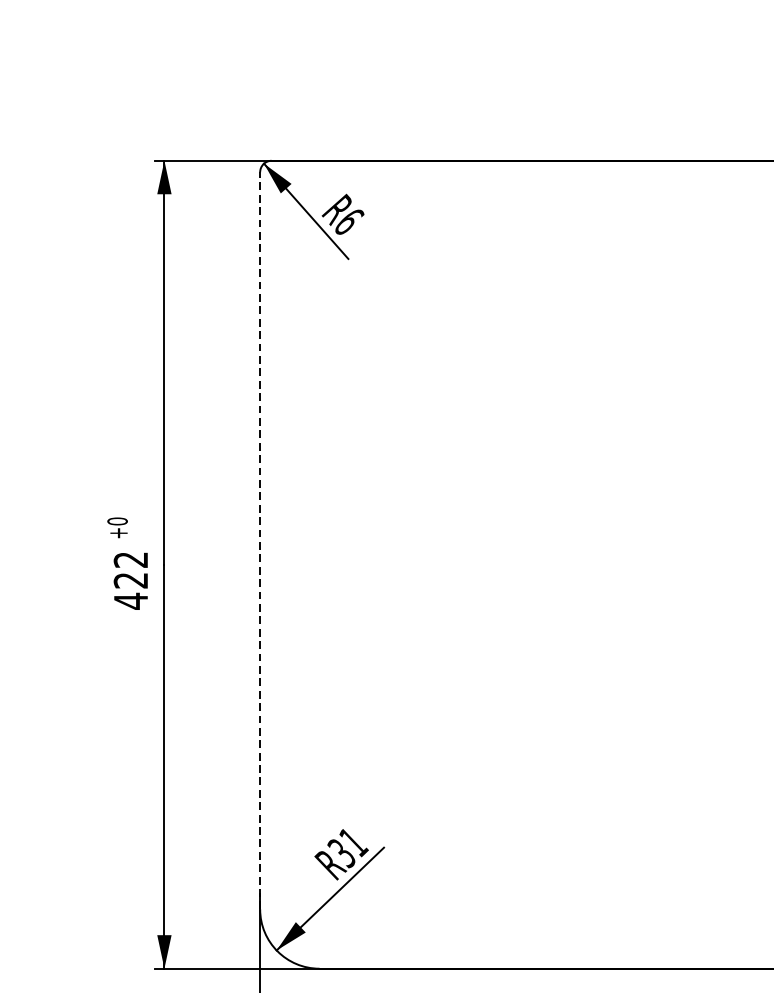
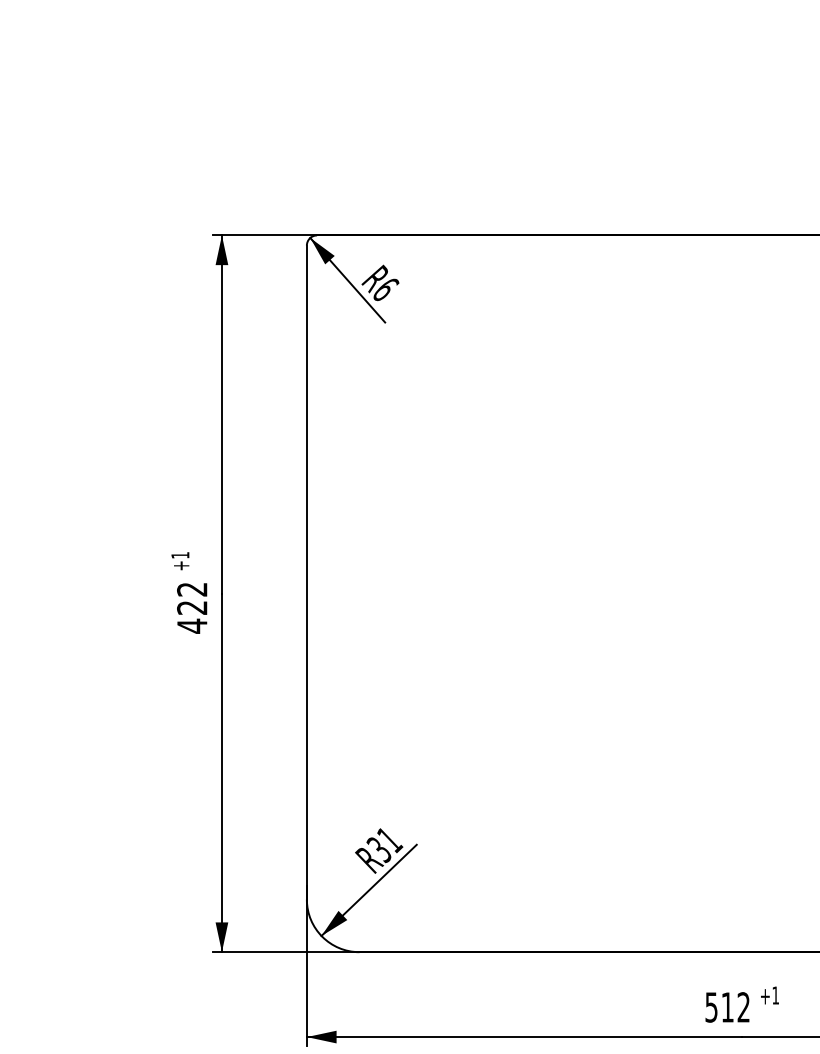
text: (117, 520) -> (180, 554), +0 -> +1
line: (259, 540) -> (306, 572), dashed -> solid

